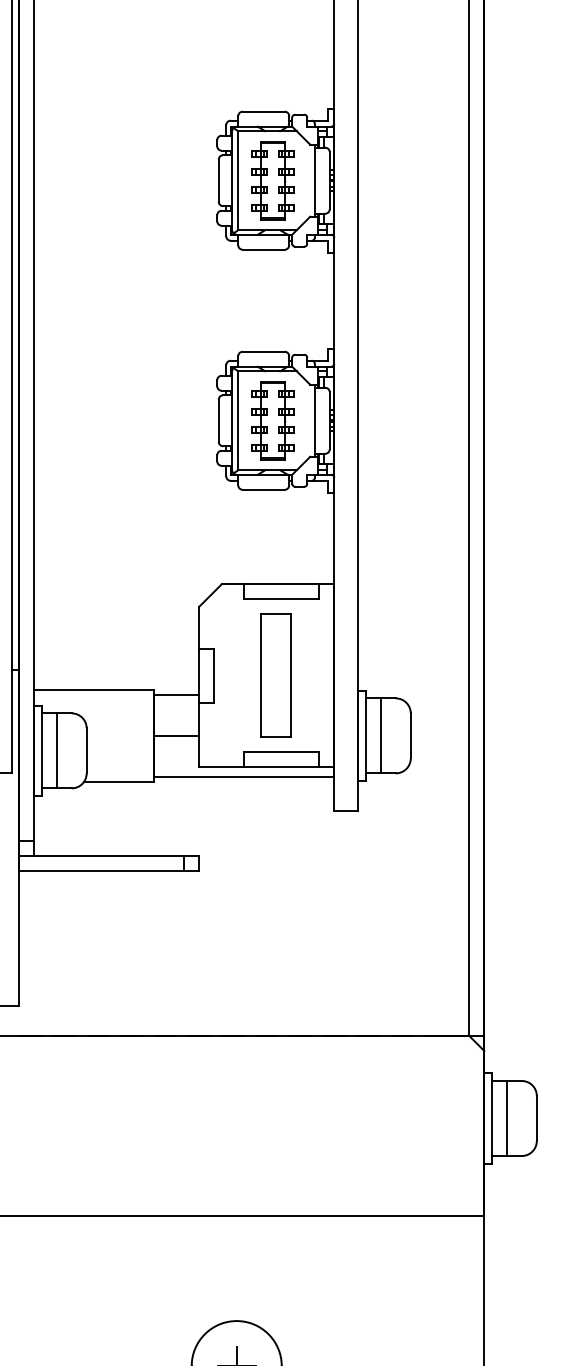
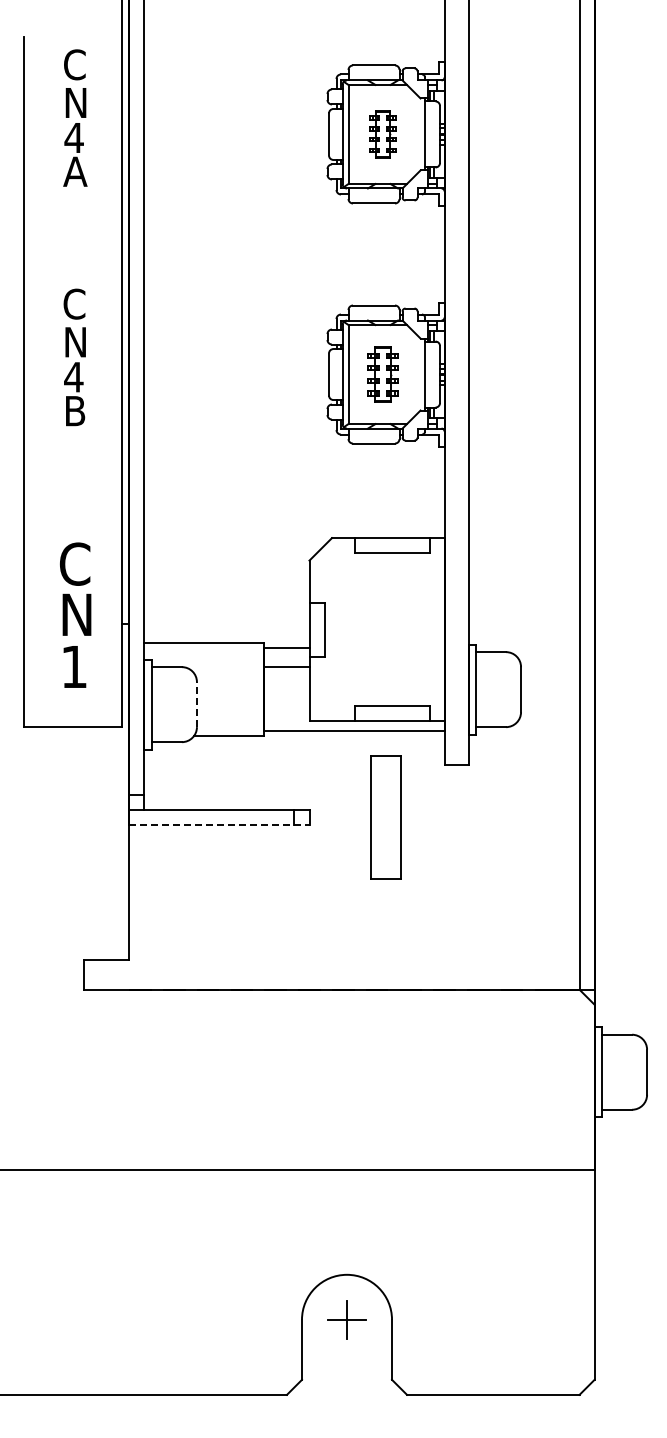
part: (272, 179) -> (382, 133), size x0.6
part: (272, 420) -> (382, 374), size x0.7
part: (275, 675) -> (385, 817), moved
line: (176, 735) -> (286, 666), moved
line: (381, 735) -> (491, 689), removed
line: (56, 750) -> (166, 704), removed
line: (86, 750) -> (196, 704), solid -> dashed
line: (109, 870) -> (219, 824), solid -> dashed
line: (507, 1117) -> (617, 1071), removed

